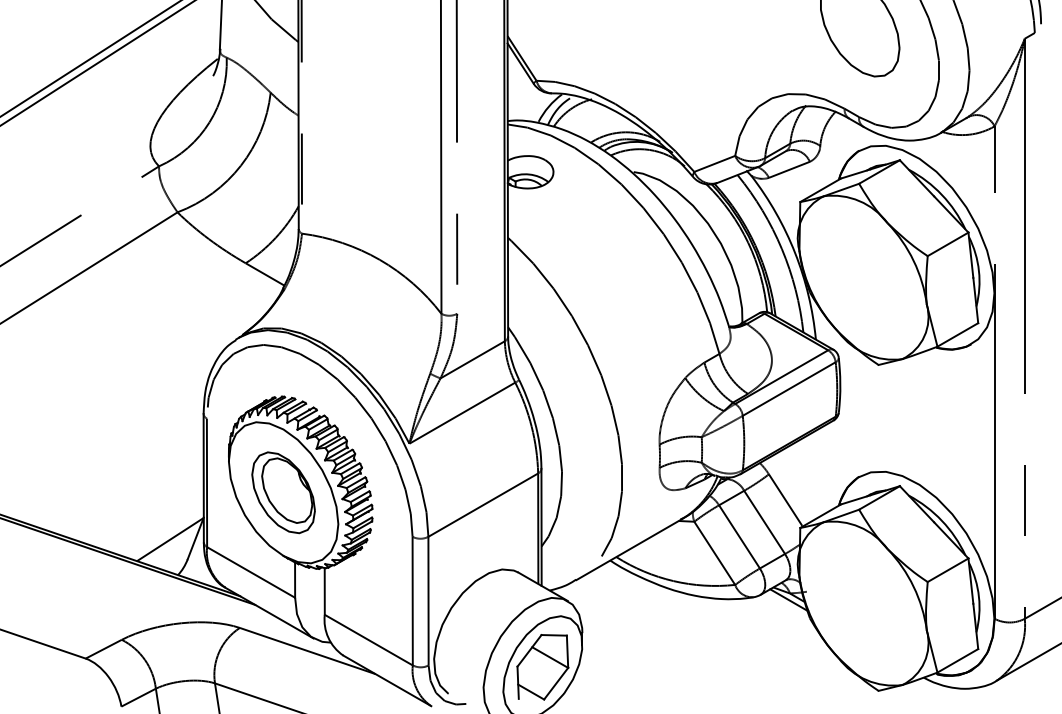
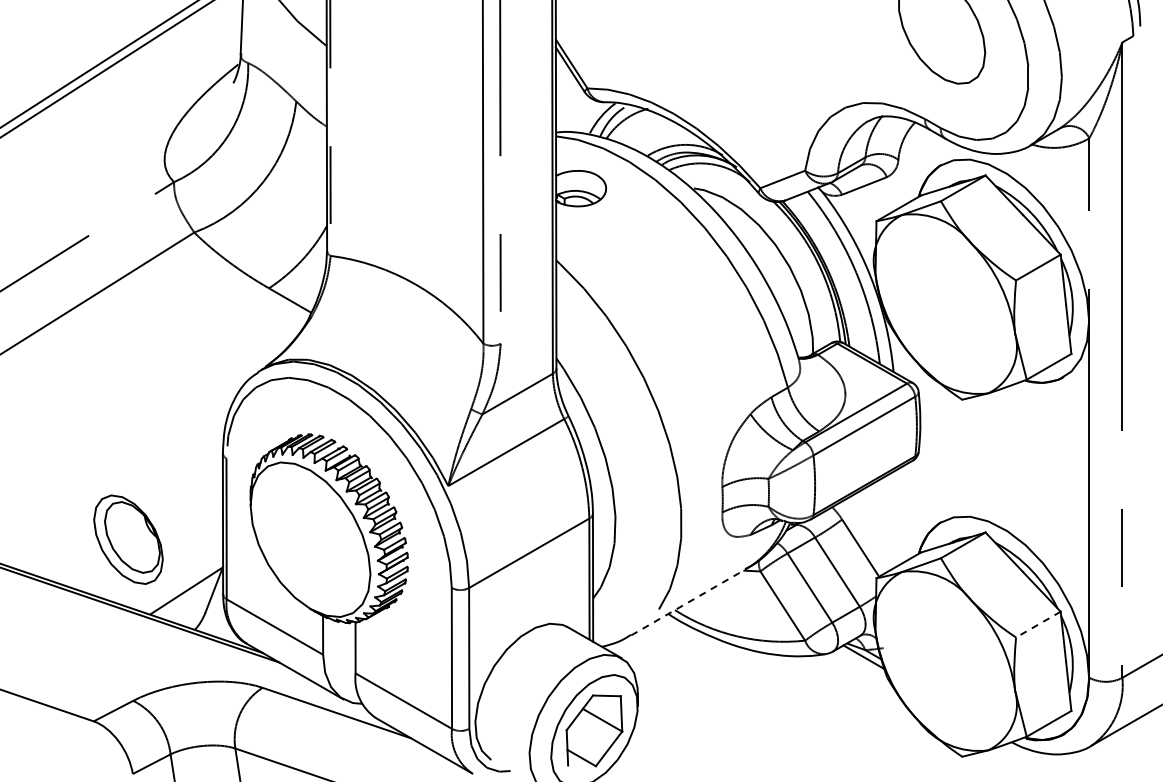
part: (283, 492) -> (128, 539), moved
line: (629, 550) -> (689, 602), solid -> dashed
line: (948, 570) -> (1038, 624), solid -> dashed

